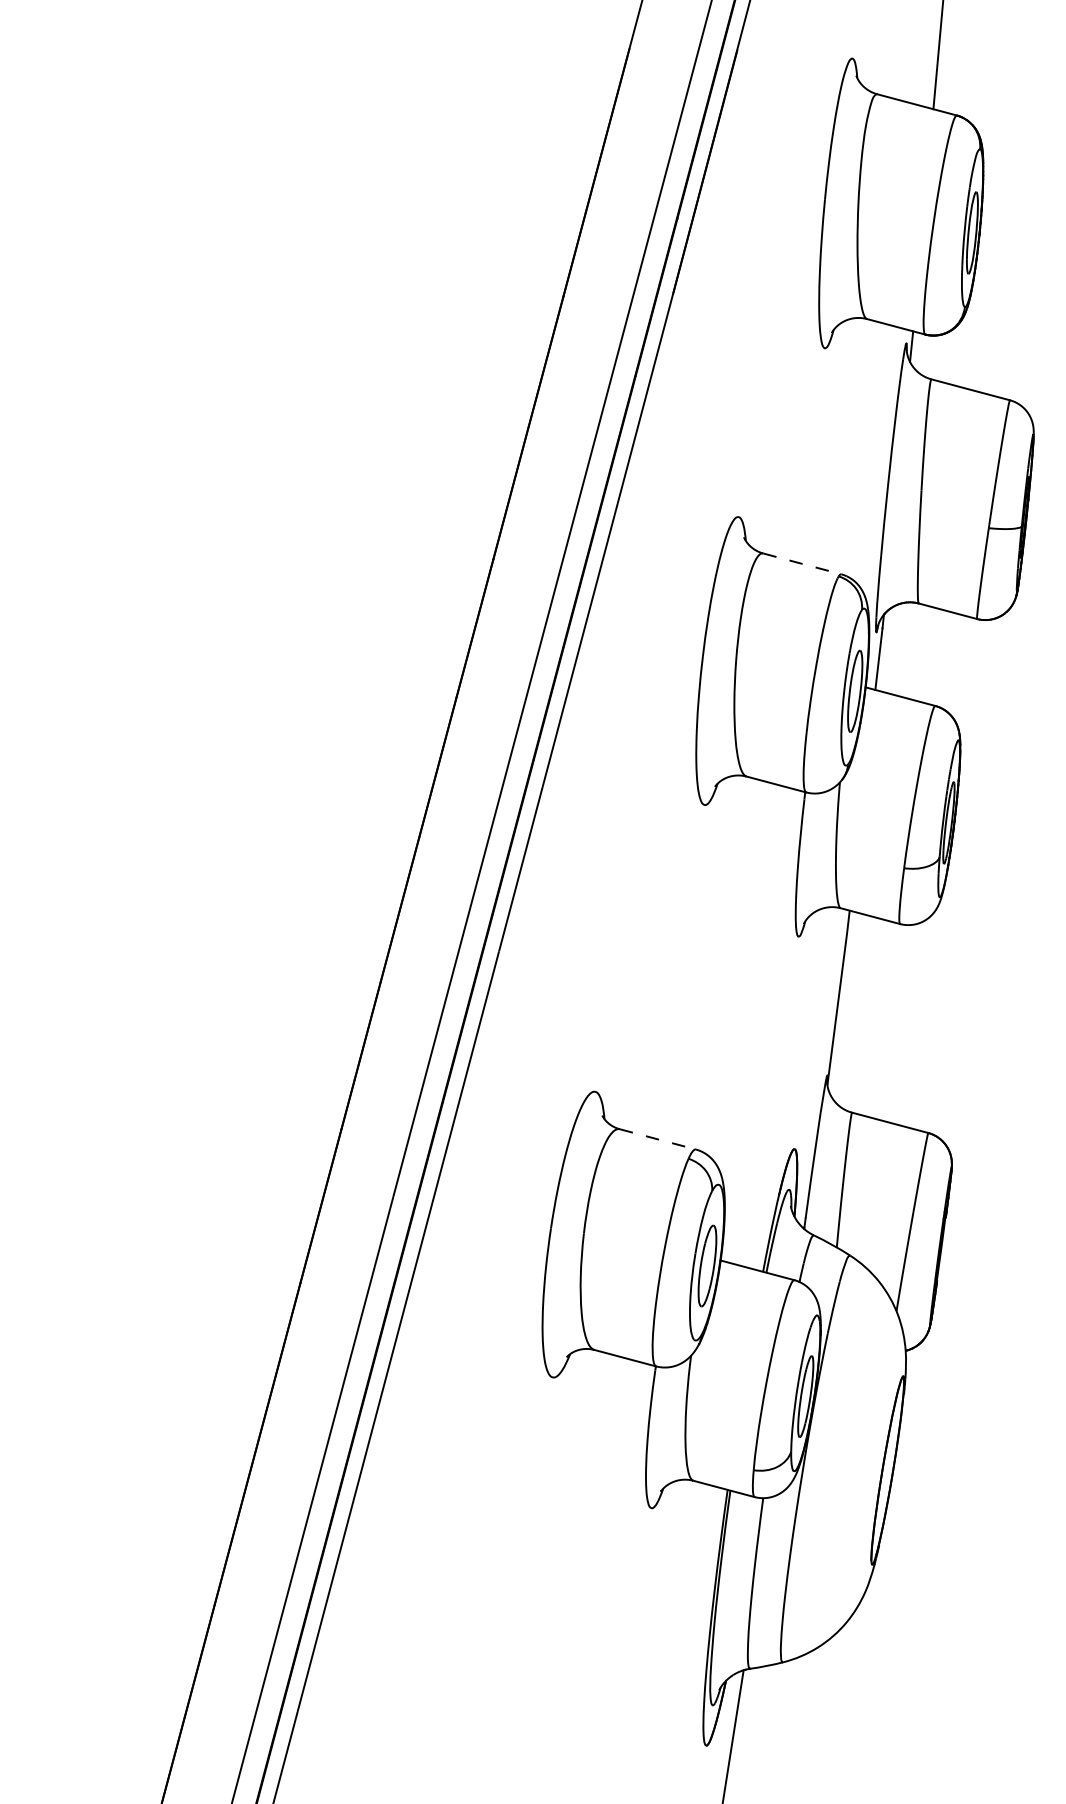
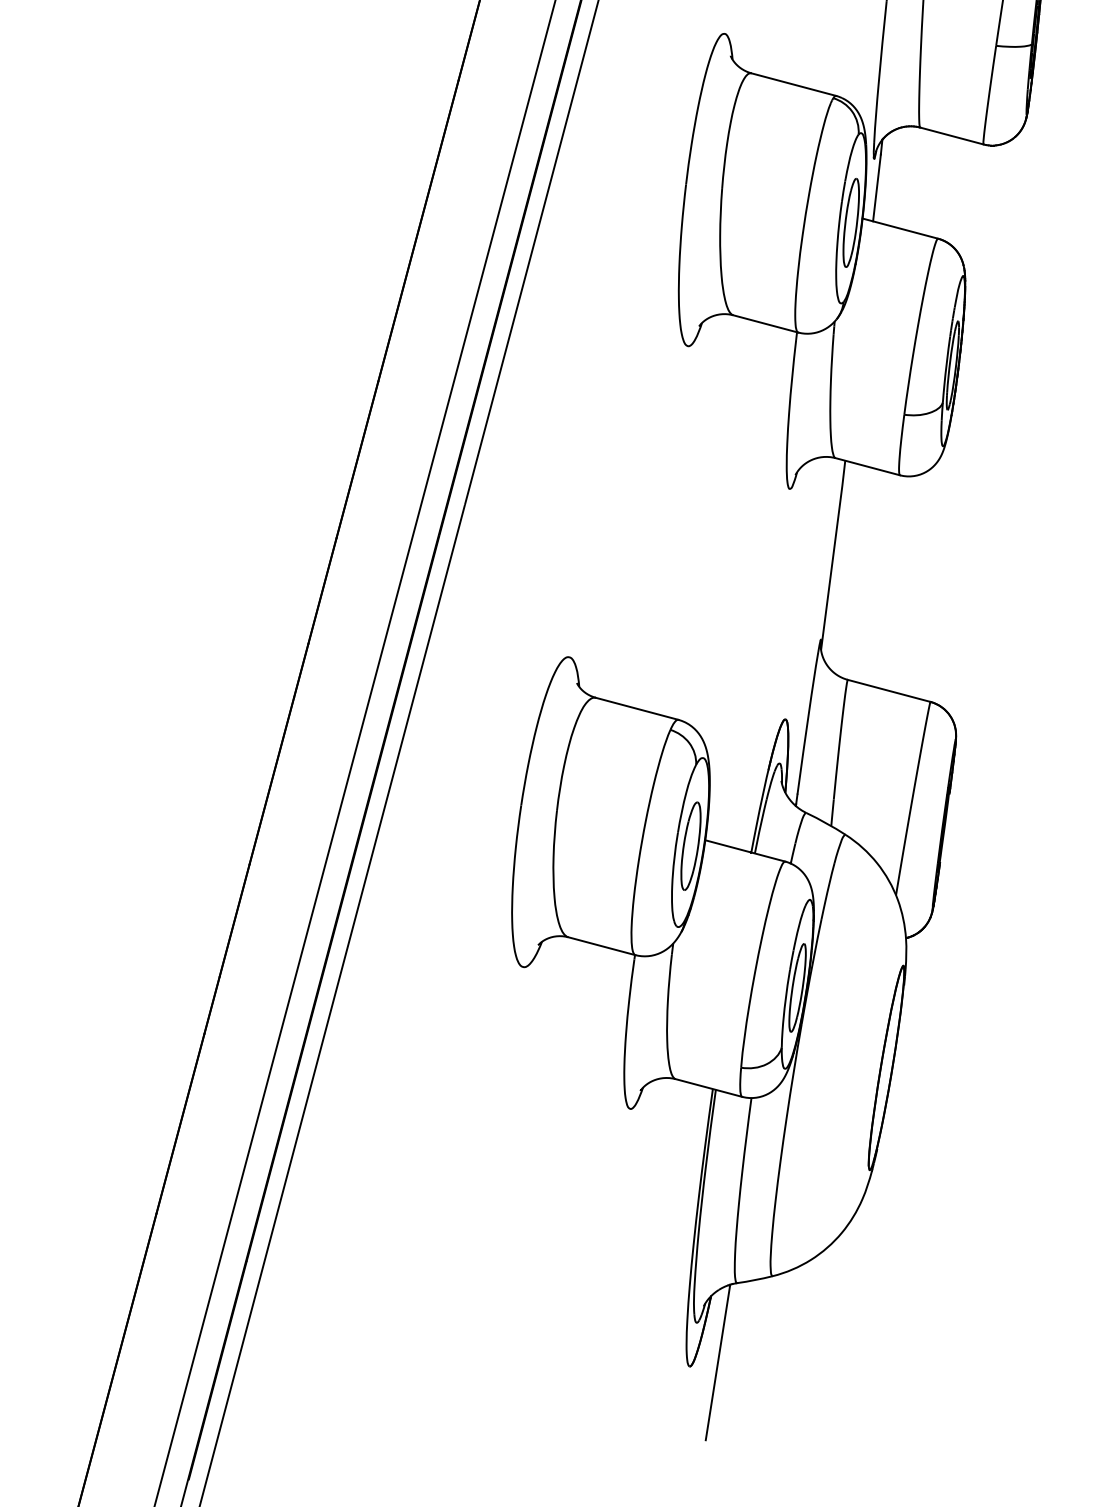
line: (802, 564) -> (794, 85), dashed -> solid
line: (658, 1139) -> (637, 708), dashed -> solid

